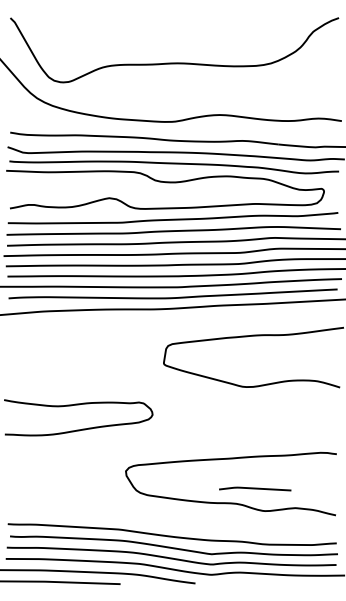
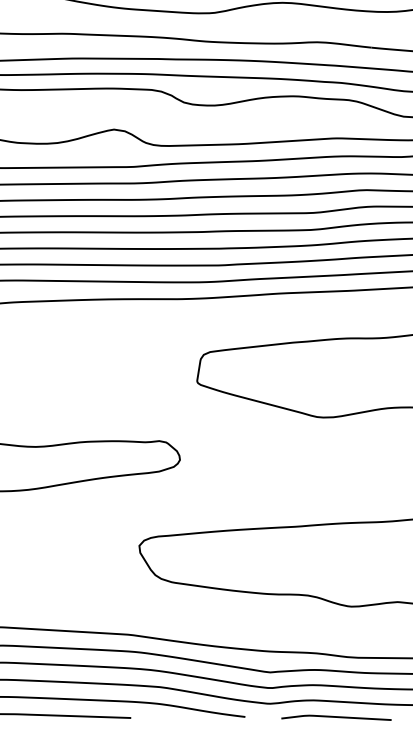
curve: (255, 488) -> (336, 717), moved

